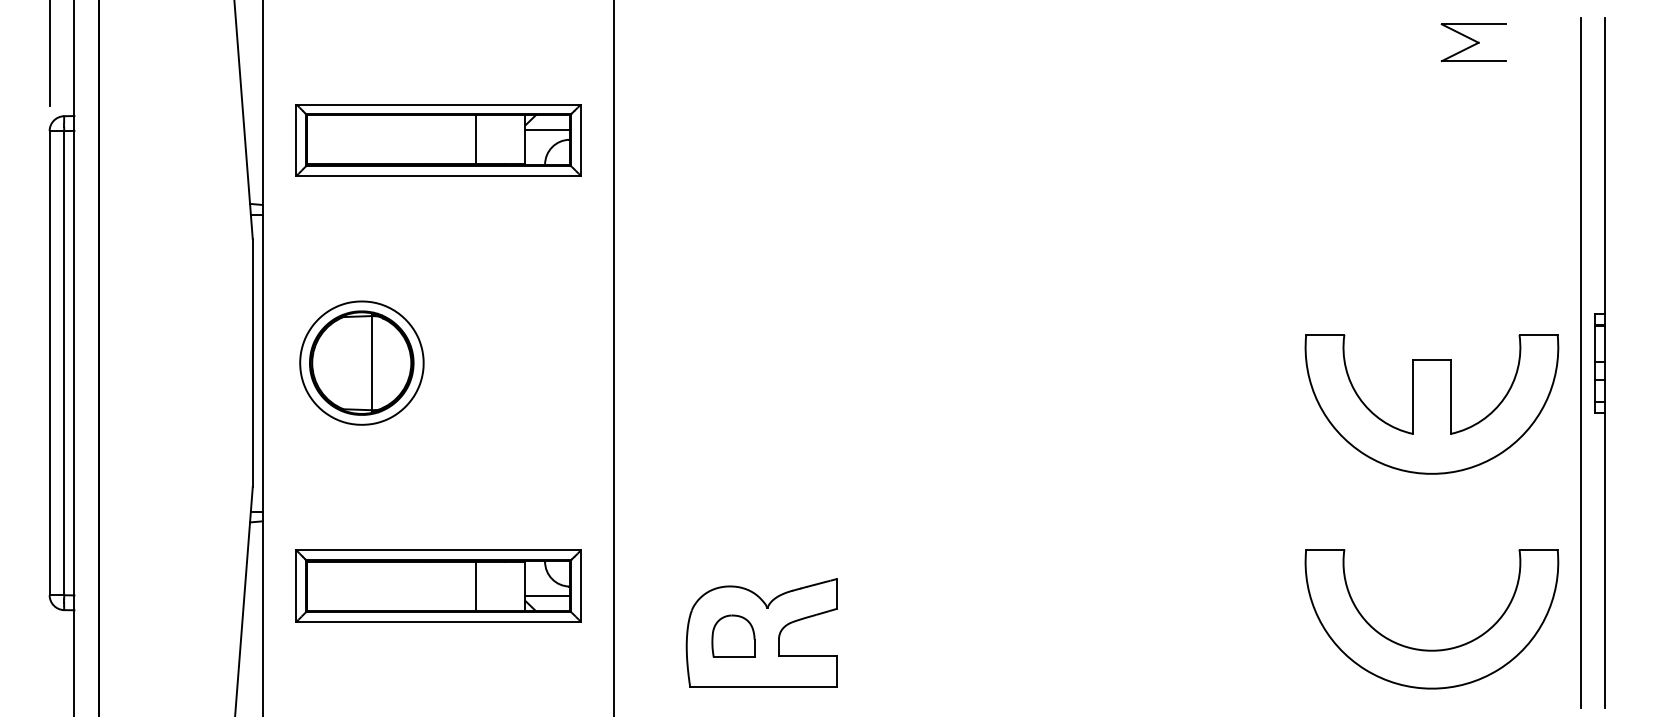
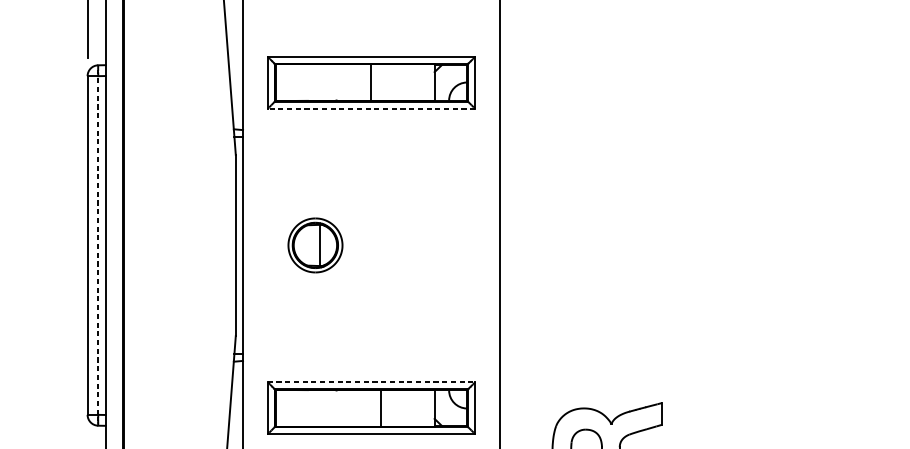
line: (547, 130) -> (450, 75), removed
line: (475, 139) -> (370, 82), moved
line: (438, 175) -> (371, 108), solid -> dashed
line: (64, 362) -> (98, 245), solid -> dashed
part: (361, 362) -> (315, 245), size x0.6
line: (439, 550) -> (372, 382), solid -> dashed
line: (475, 586) -> (380, 408), moved
line: (547, 596) -> (450, 415), removed

